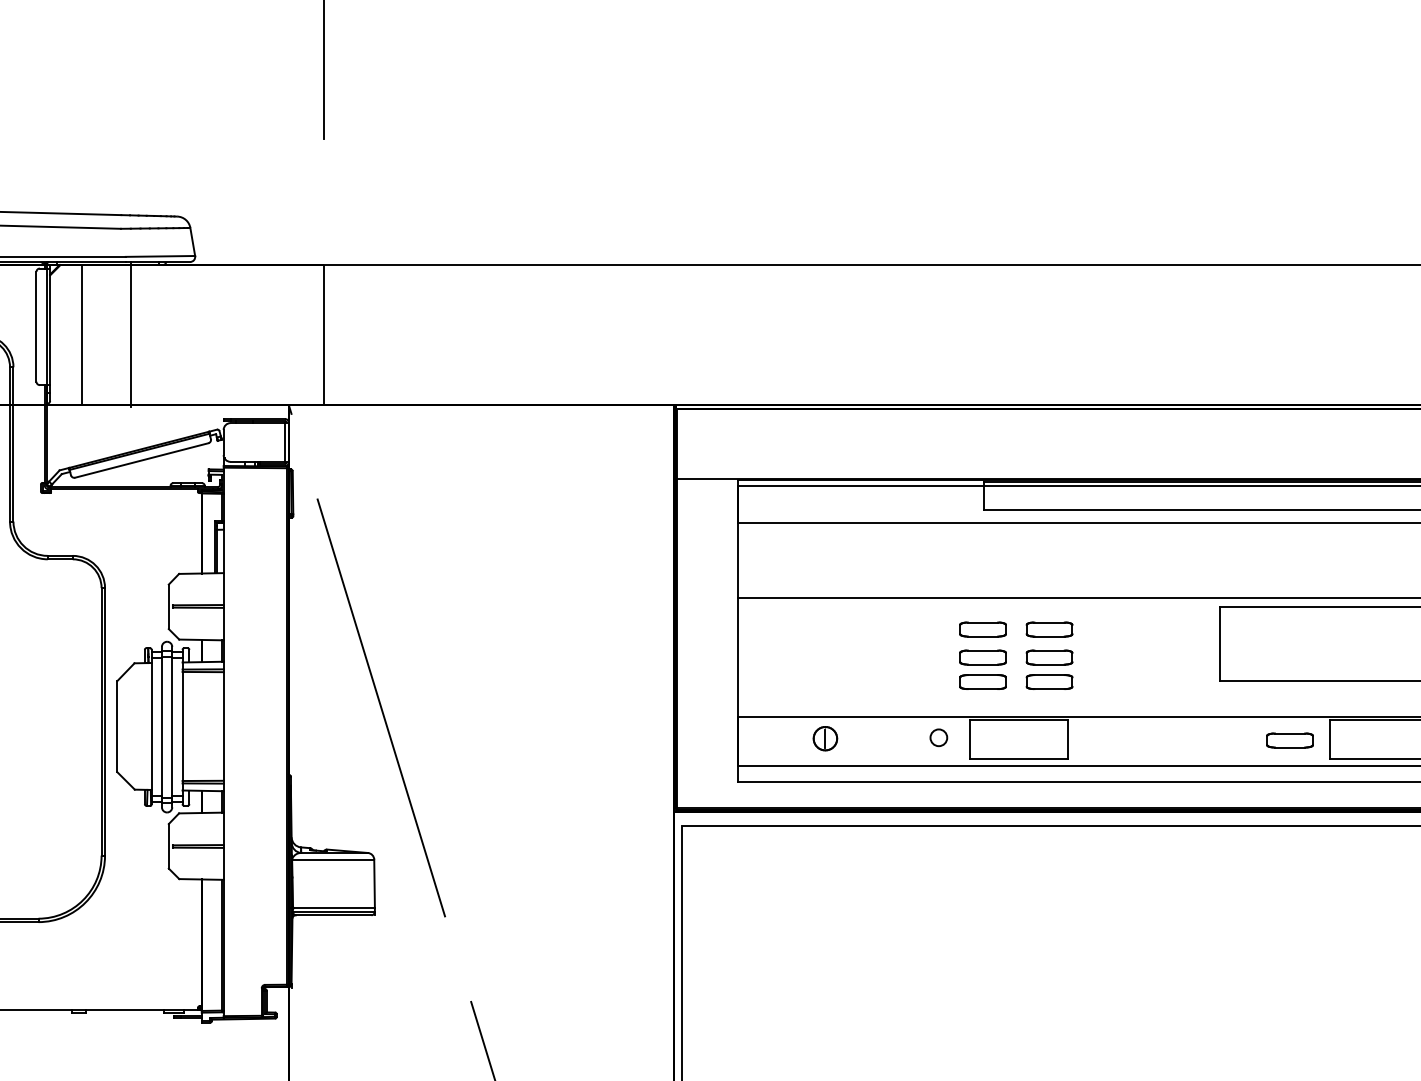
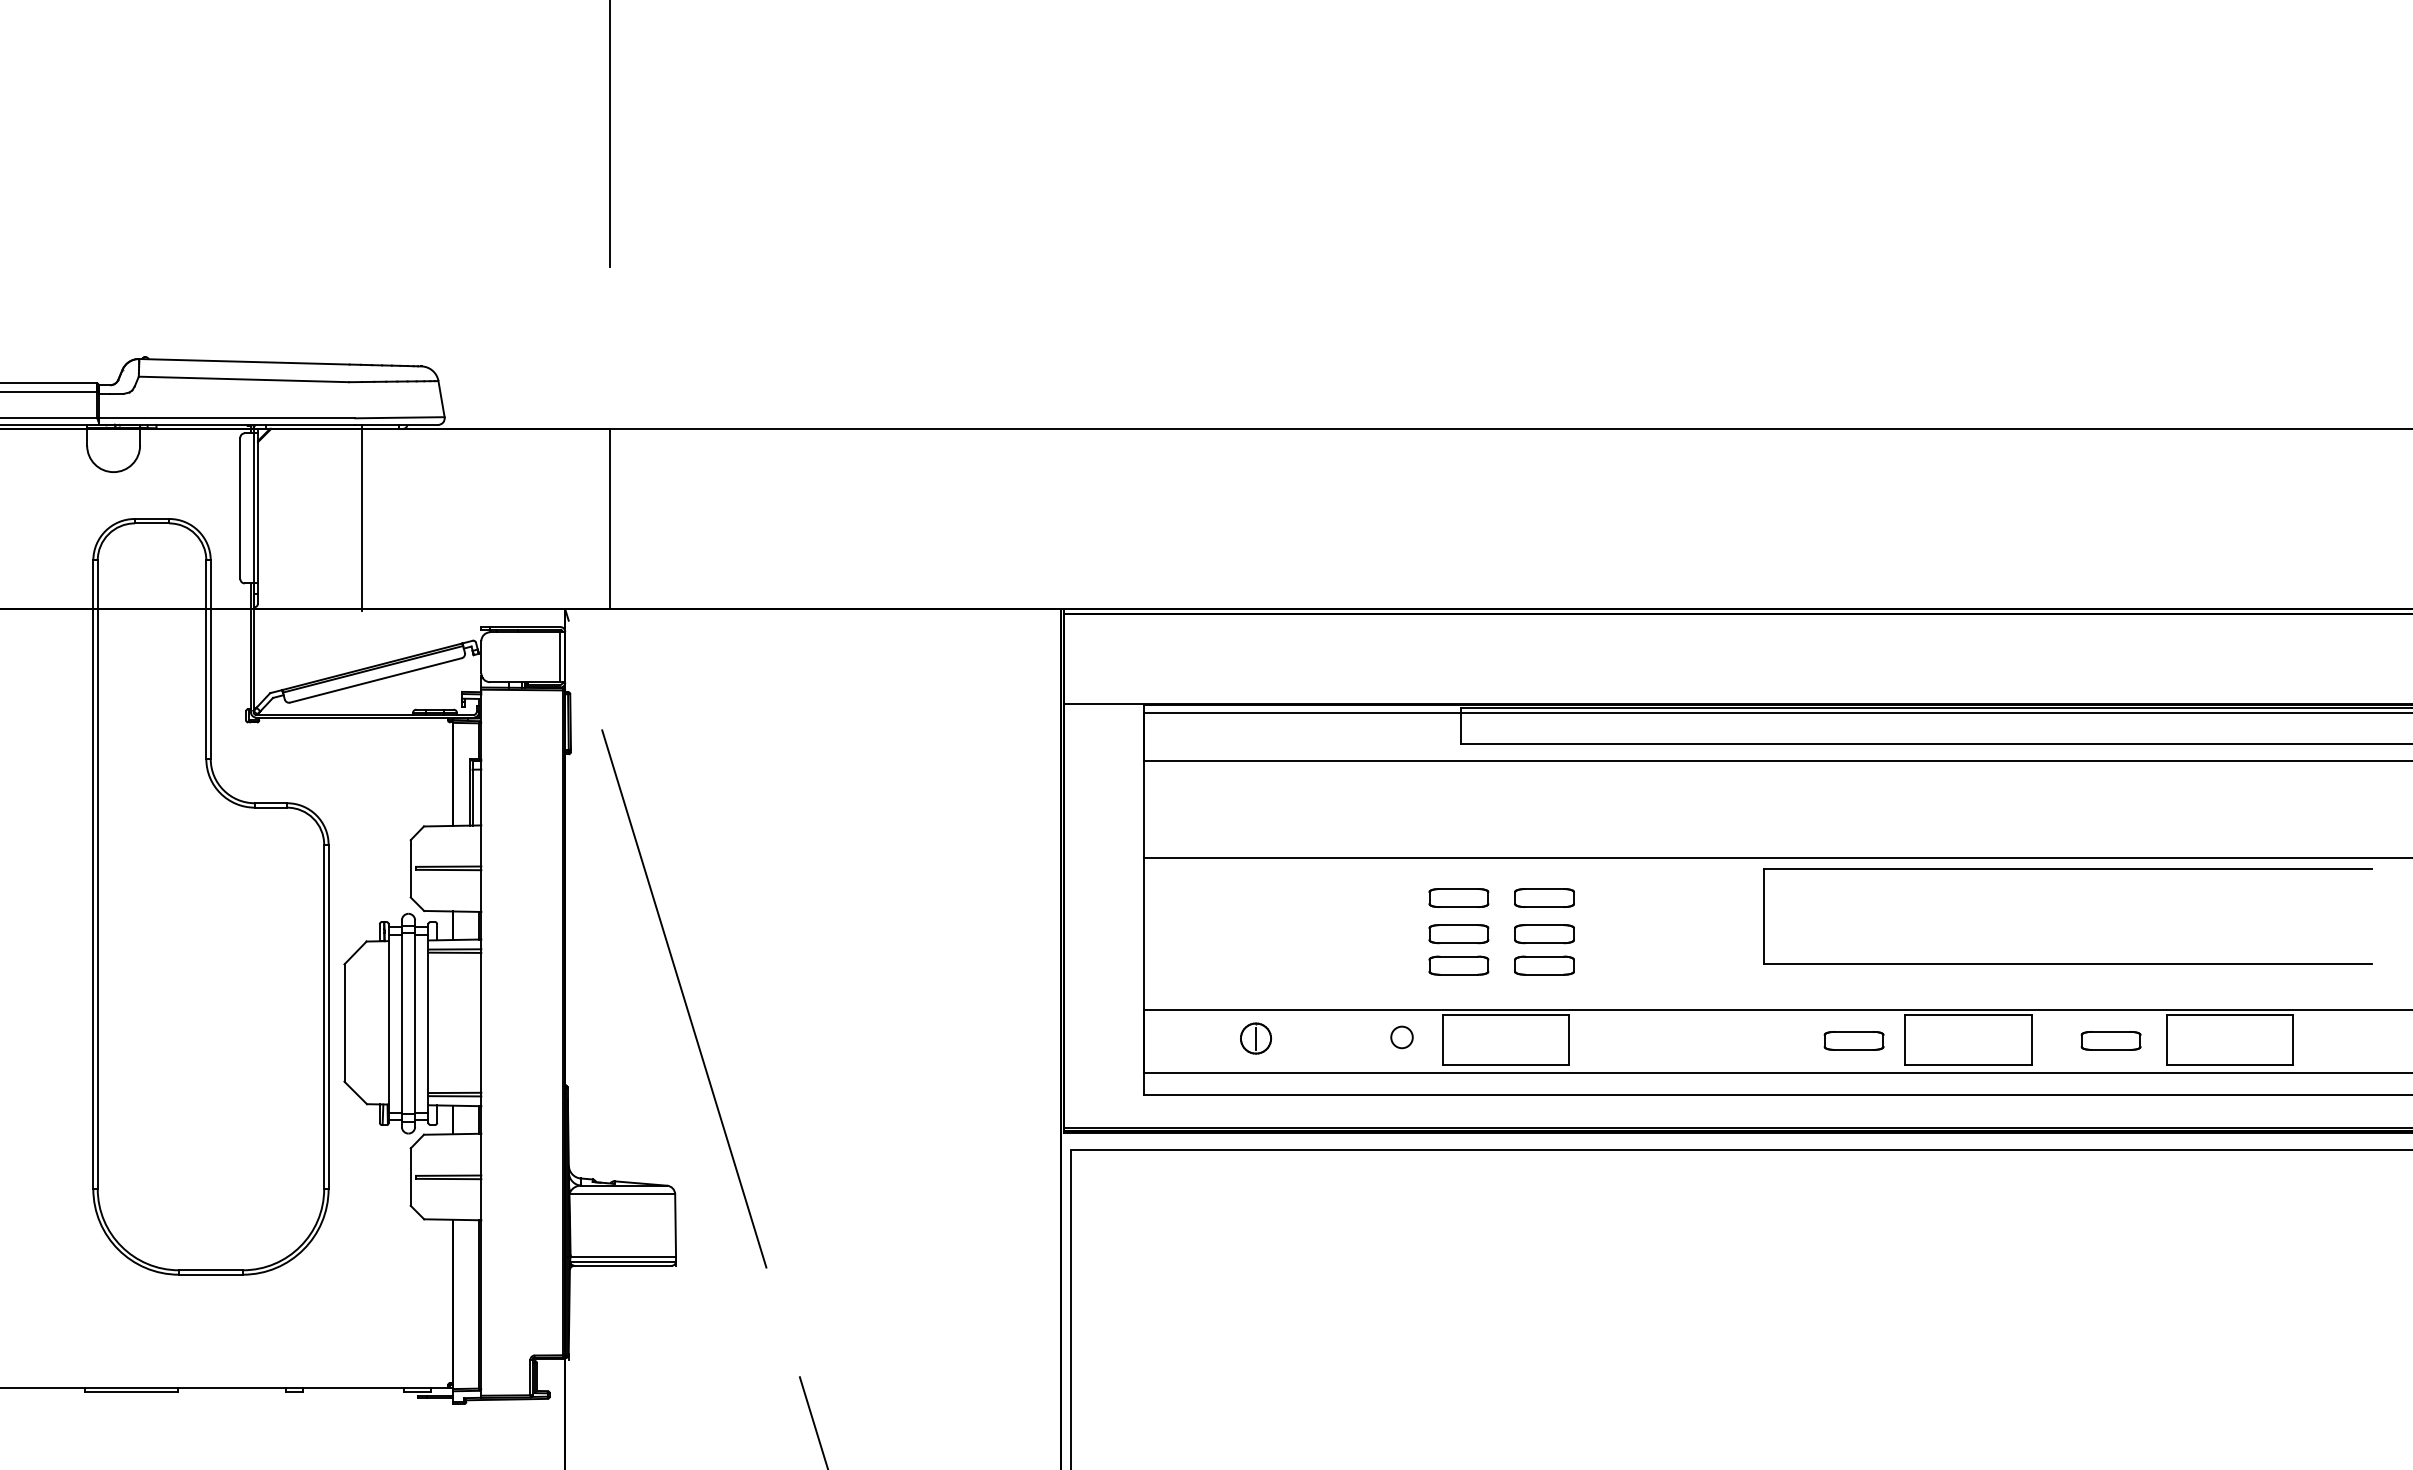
line: (82, 334) -> (299, 518), removed

